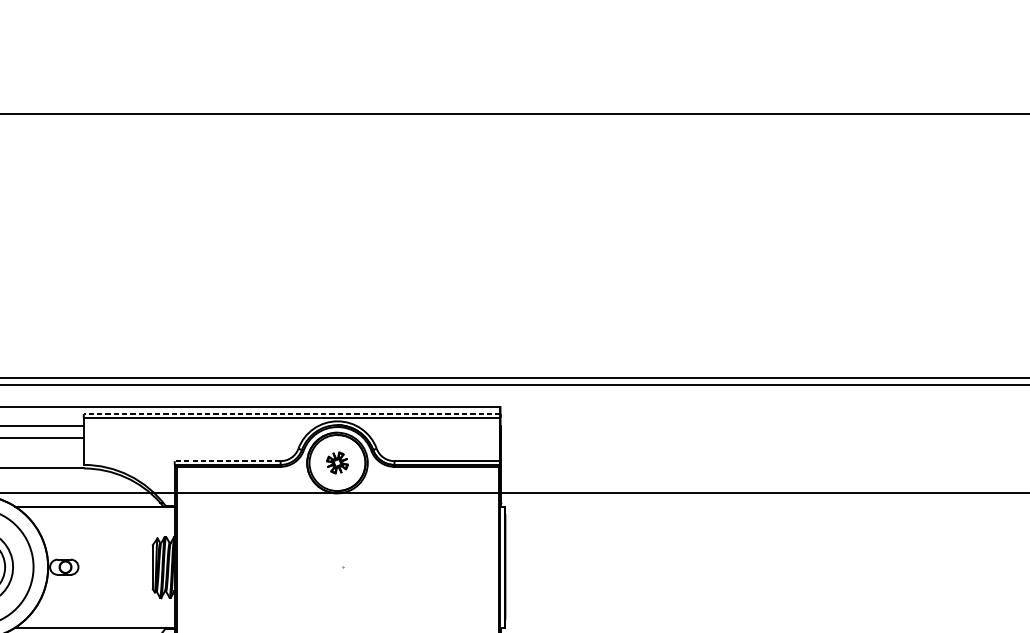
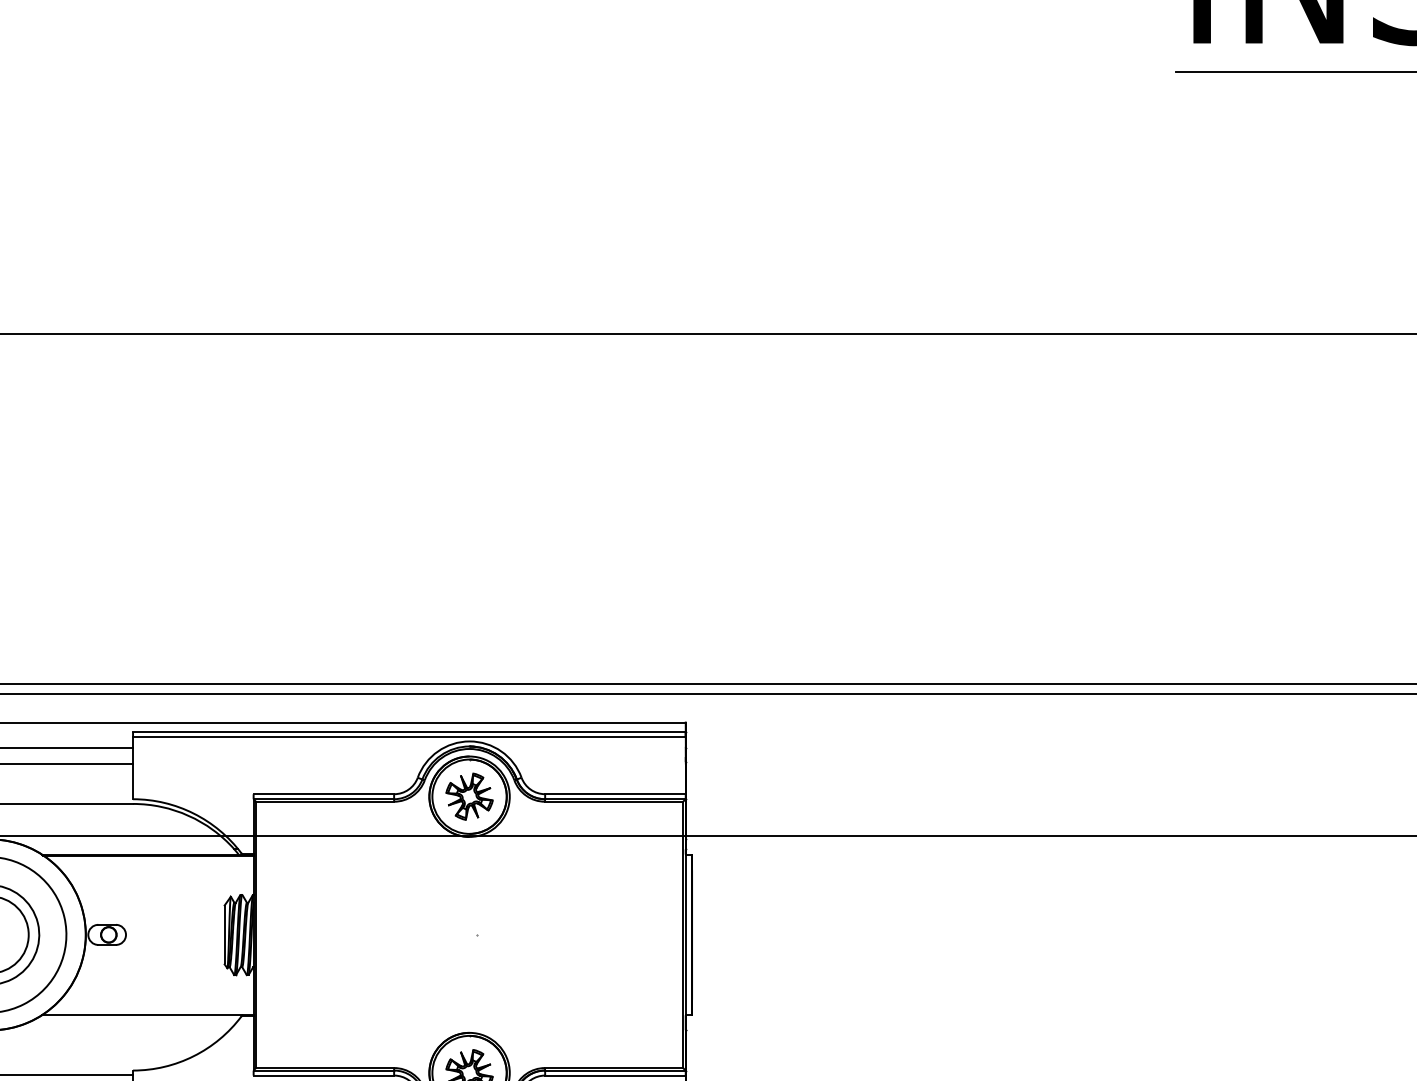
line: (291, 413) -> (408, 731), dashed -> solid
line: (227, 461) -> (323, 794), dashed -> solid
part: (337, 462) -> (469, 796), size x1.67

